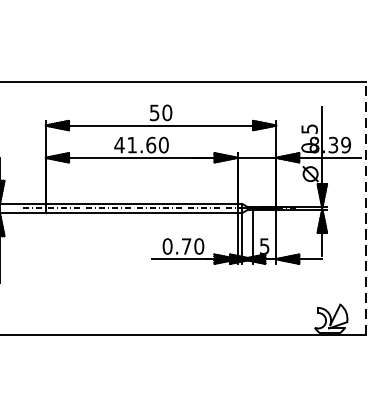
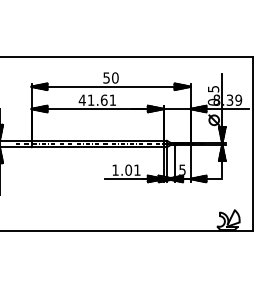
text: (163, 144) -> (112, 99), 41.60 -> 41.61
line: (366, 207) -> (252, 143), dashed -> solid
text: (183, 245) -> (126, 169), 0.70 -> 1.01

